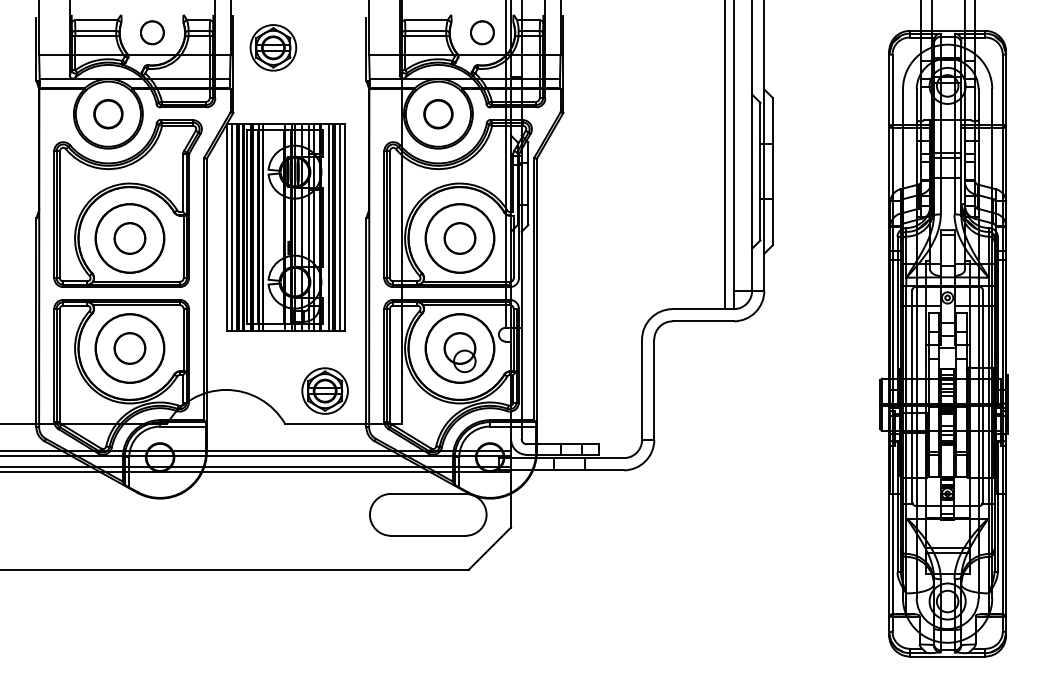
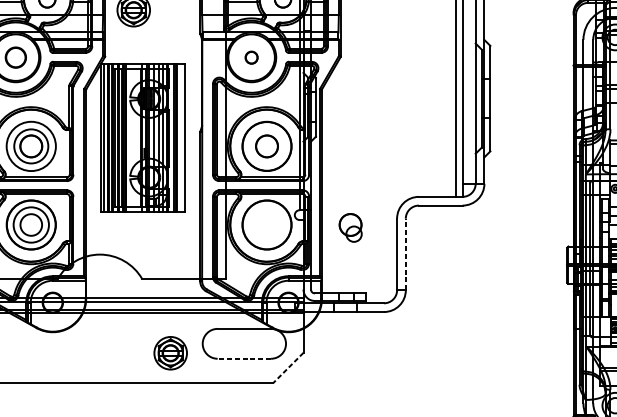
circle: (438, 114) -> (251, 57), size x0.6
line: (340, 226) -> (181, 137), removed
circle: (129, 238) -> (30, 146), size x0.7
circle: (129, 348) -> (30, 224), size x1.6
part: (459, 352) -> (350, 227), moved
line: (654, 389) -> (405, 254), solid -> dashed
part: (324, 390) -> (170, 352), moved
line: (427, 535) -> (243, 358), solid -> dashed
line: (489, 548) -> (288, 367), solid -> dashed

